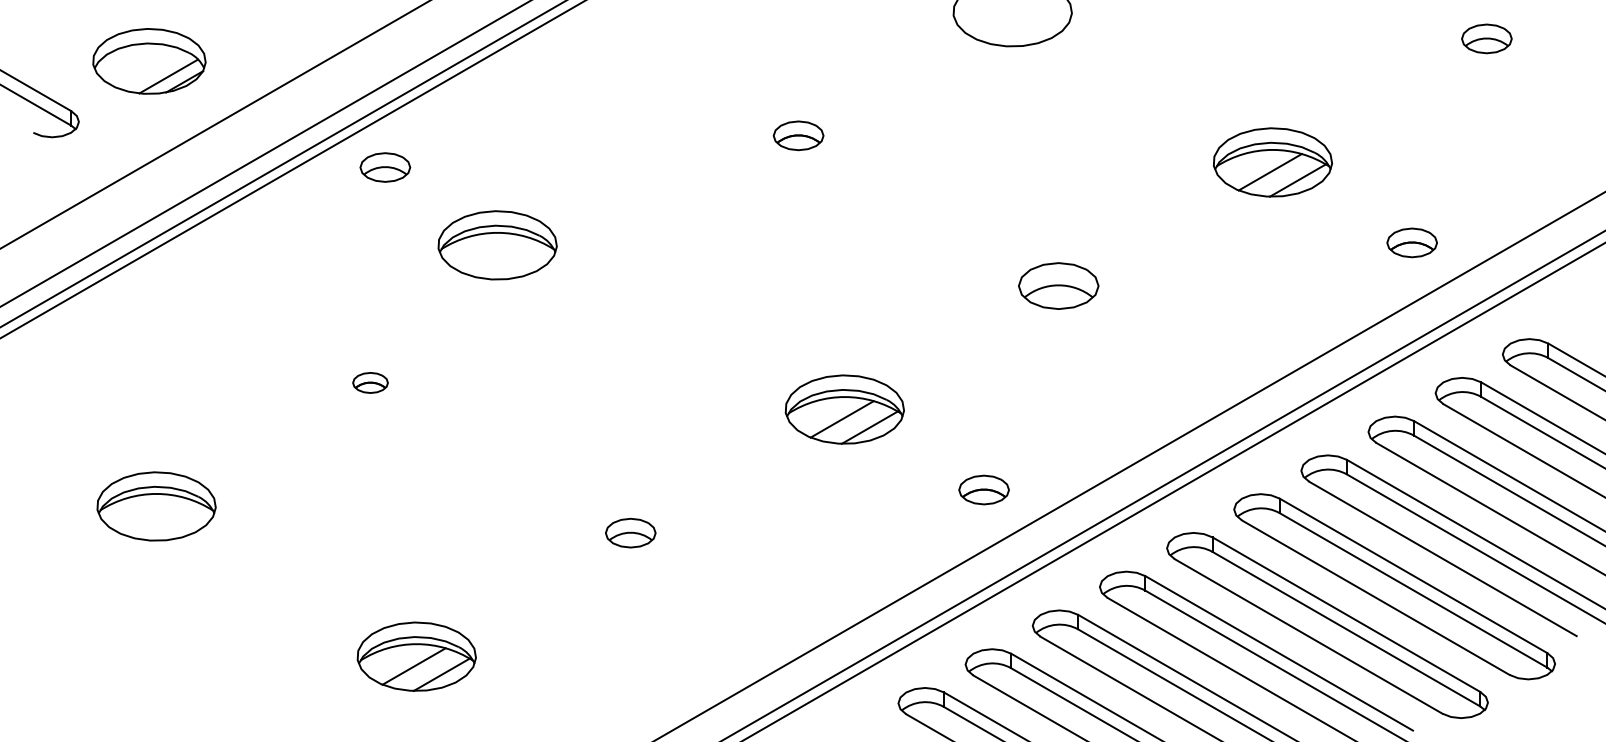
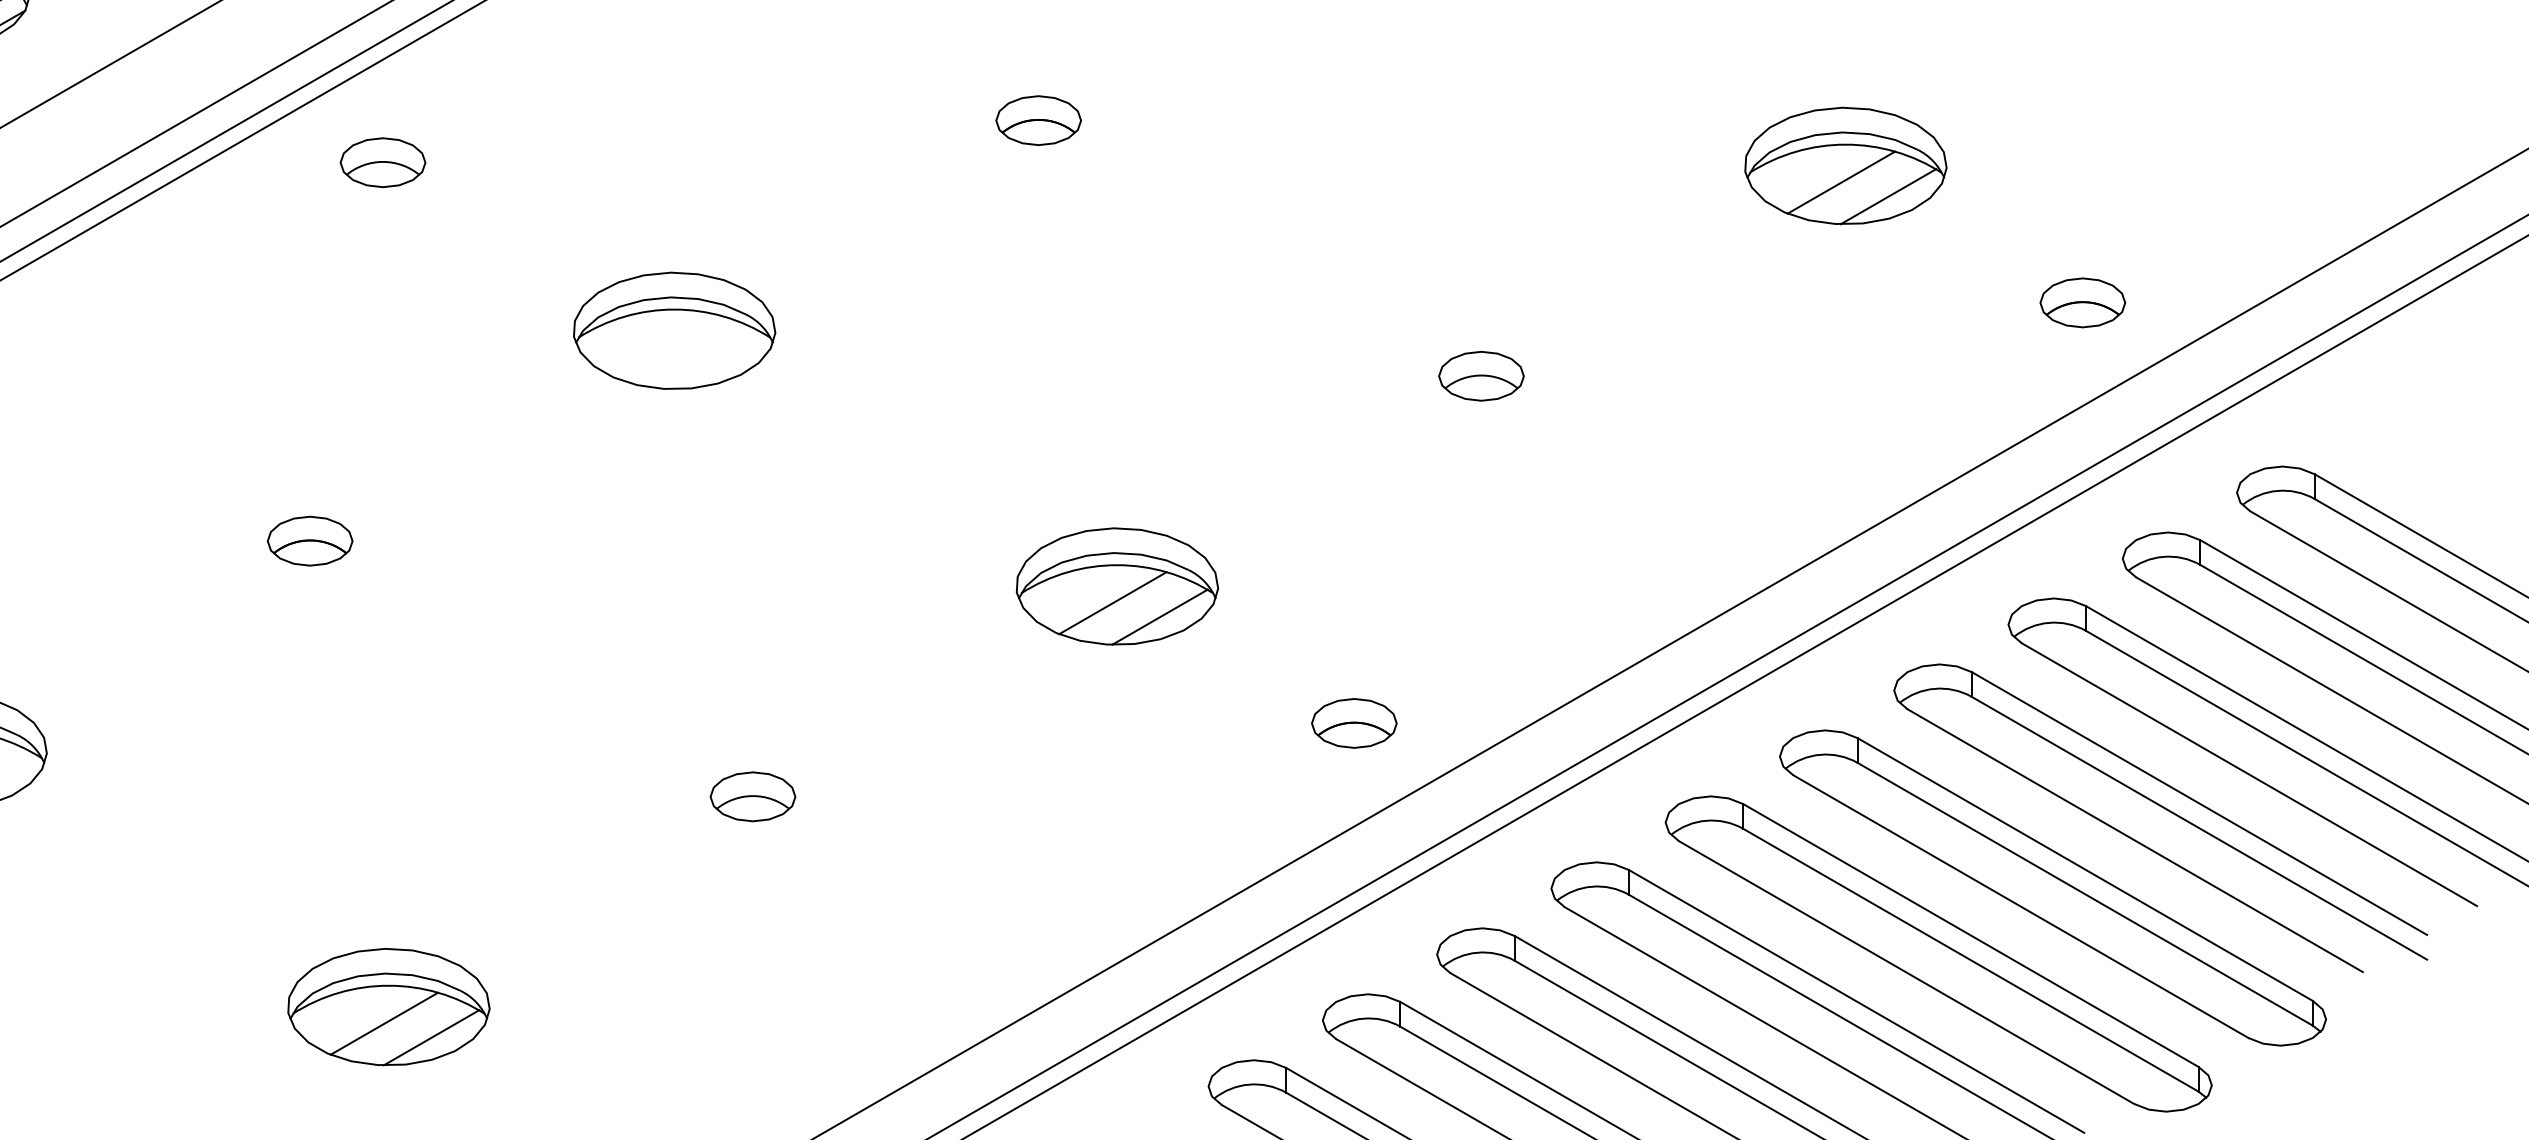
part: (385, 167) -> (383, 162), moved
part: (497, 245) -> (674, 331), moved
part: (1058, 285) -> (1480, 375), size x0.62
part: (370, 382) -> (310, 540), size x1.43

